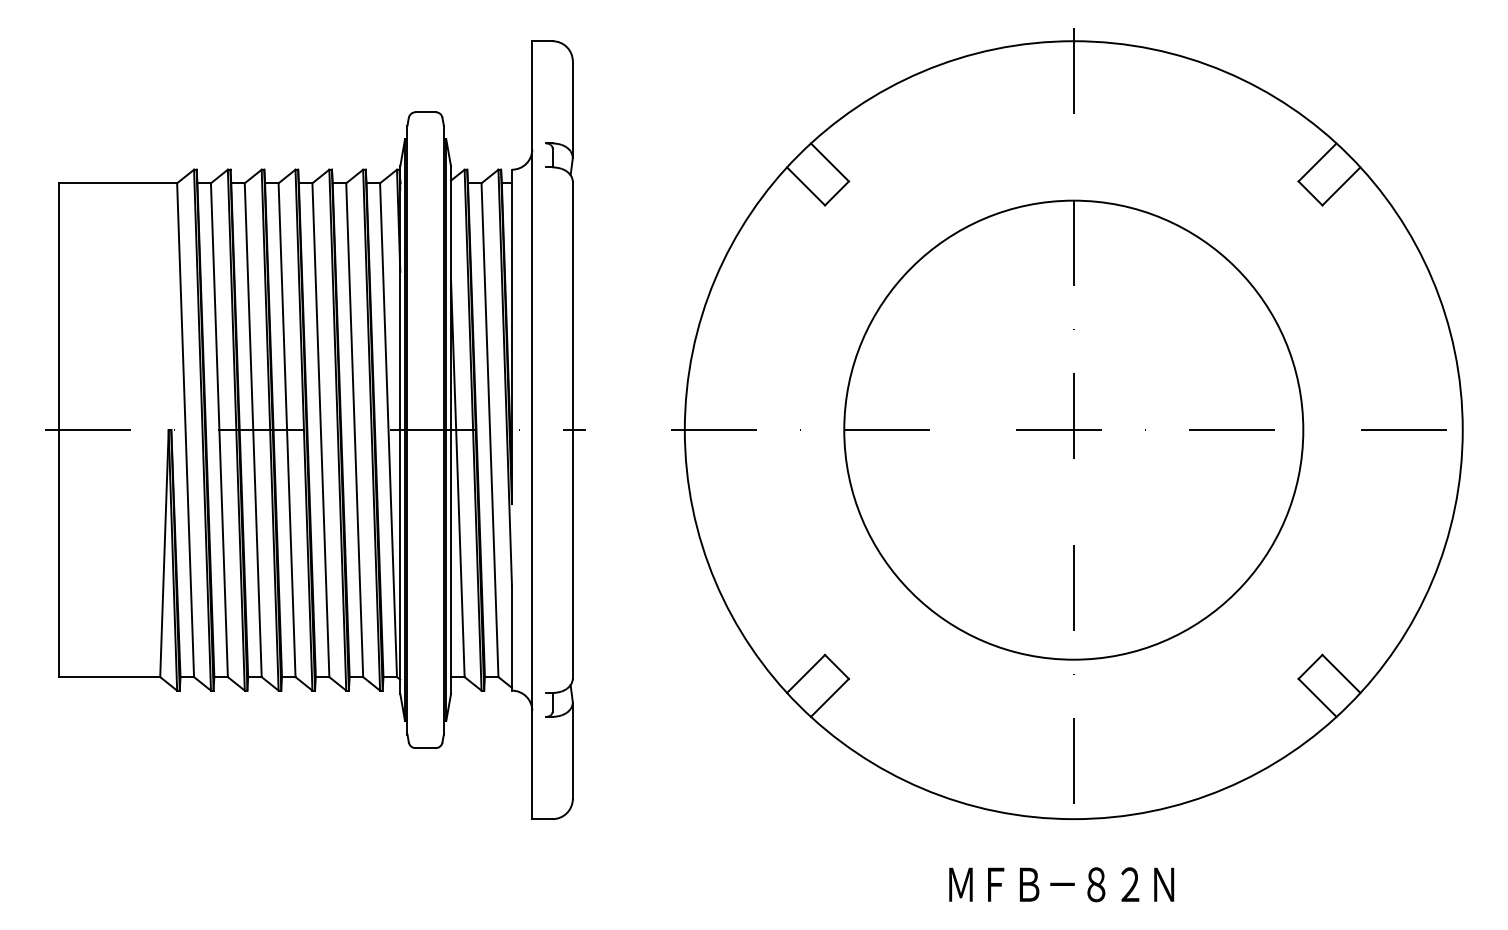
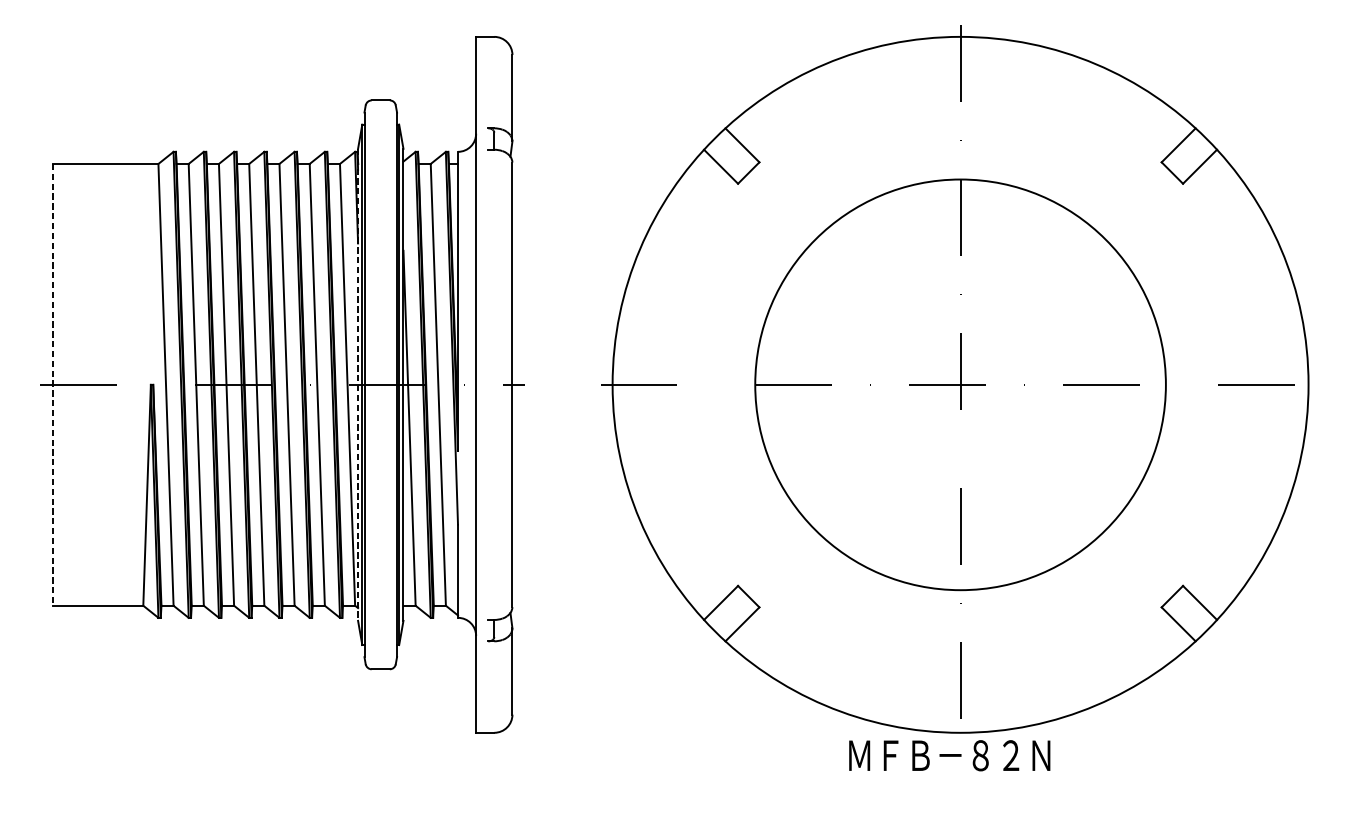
line: (58, 430) -> (52, 385), solid -> dashed
line: (400, 430) -> (358, 385), solid -> dashed
text: (1061, 884) -> (949, 755), moved

